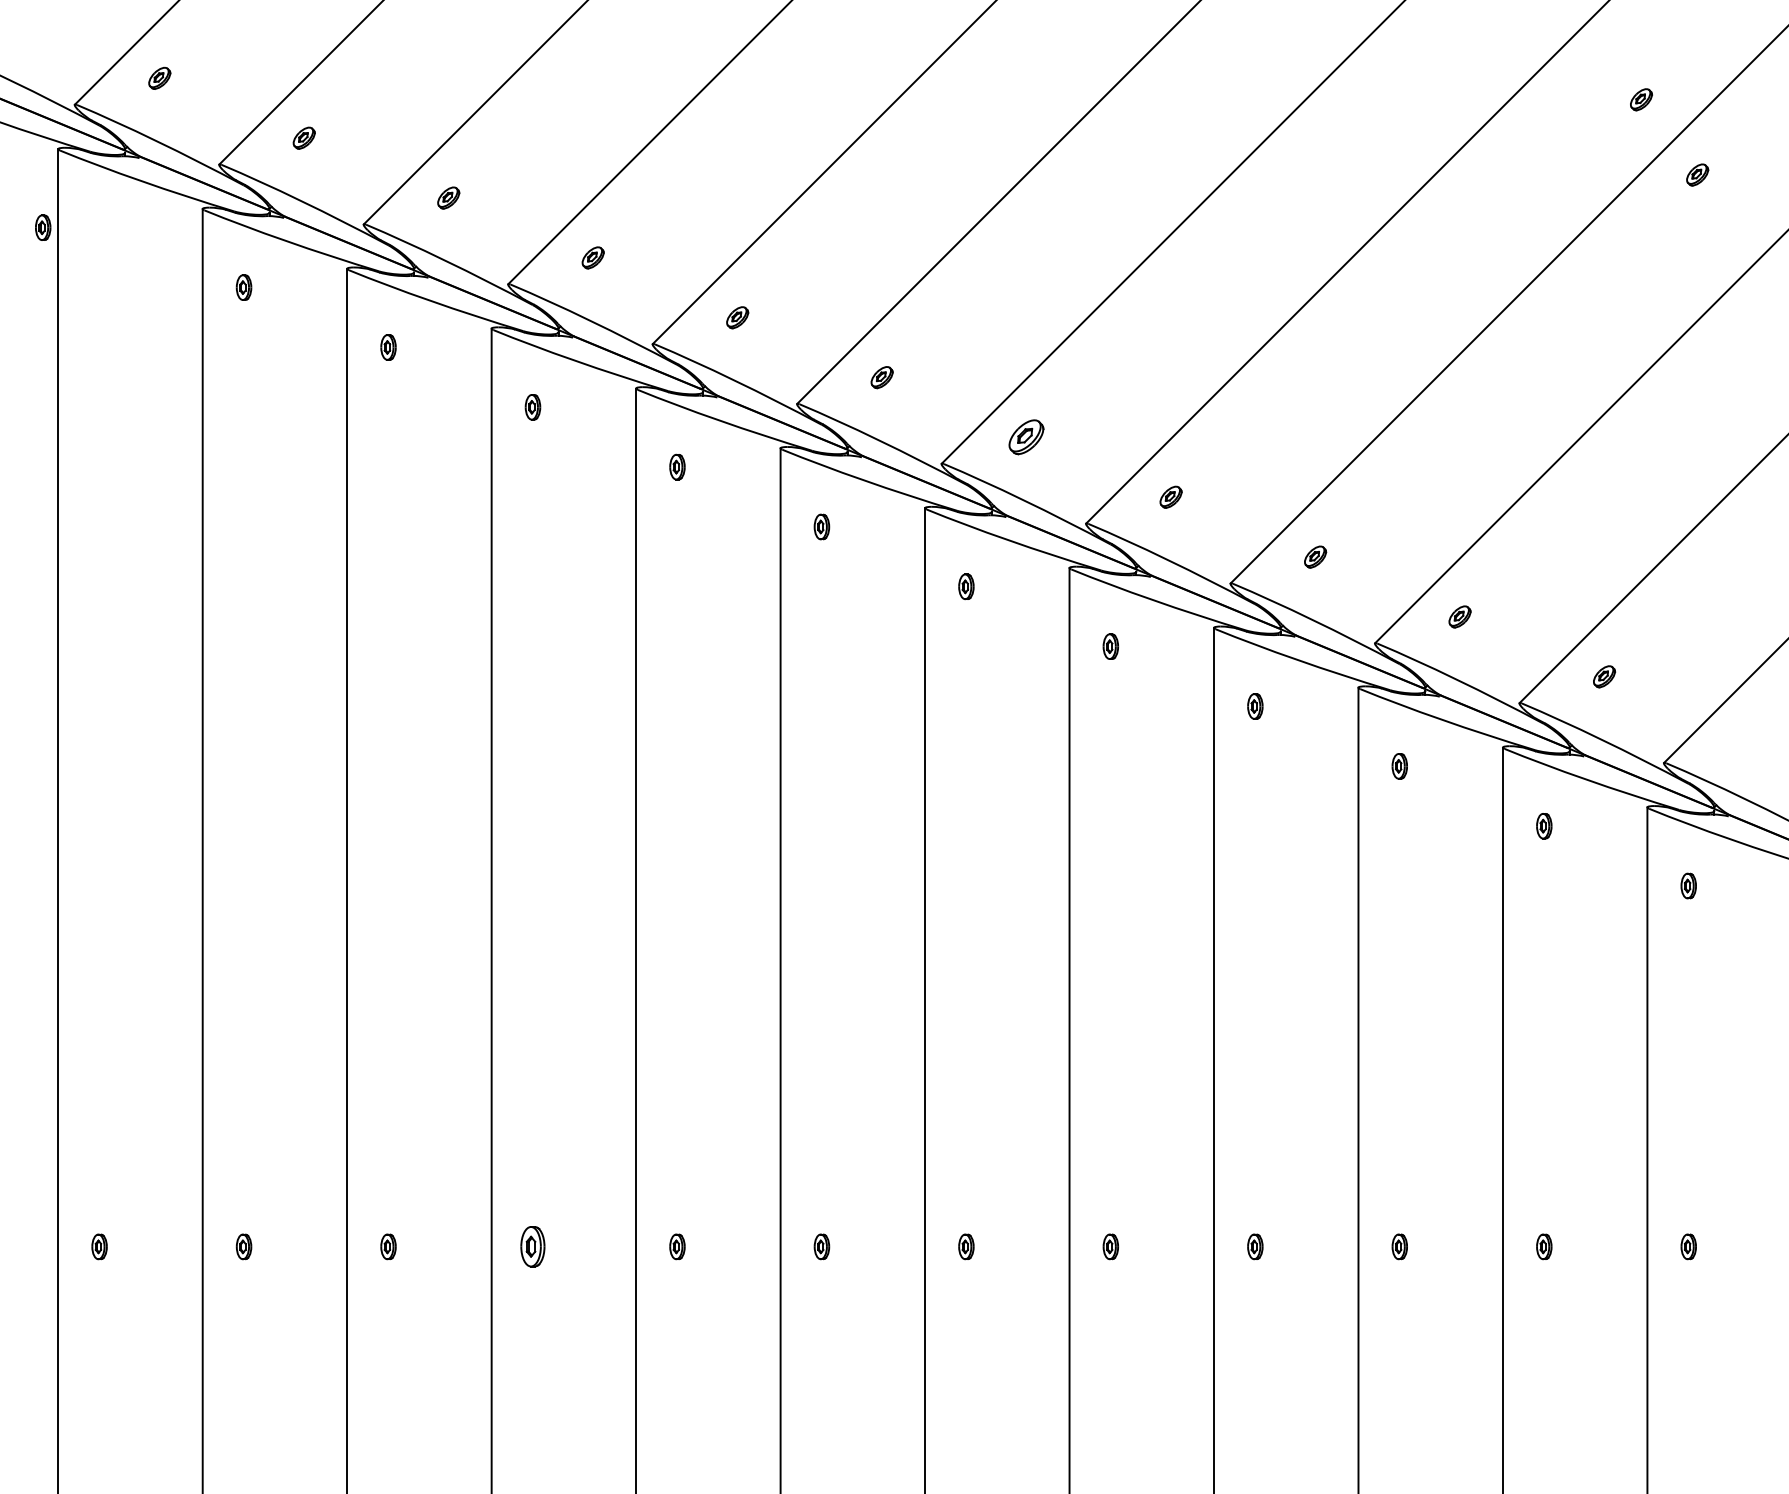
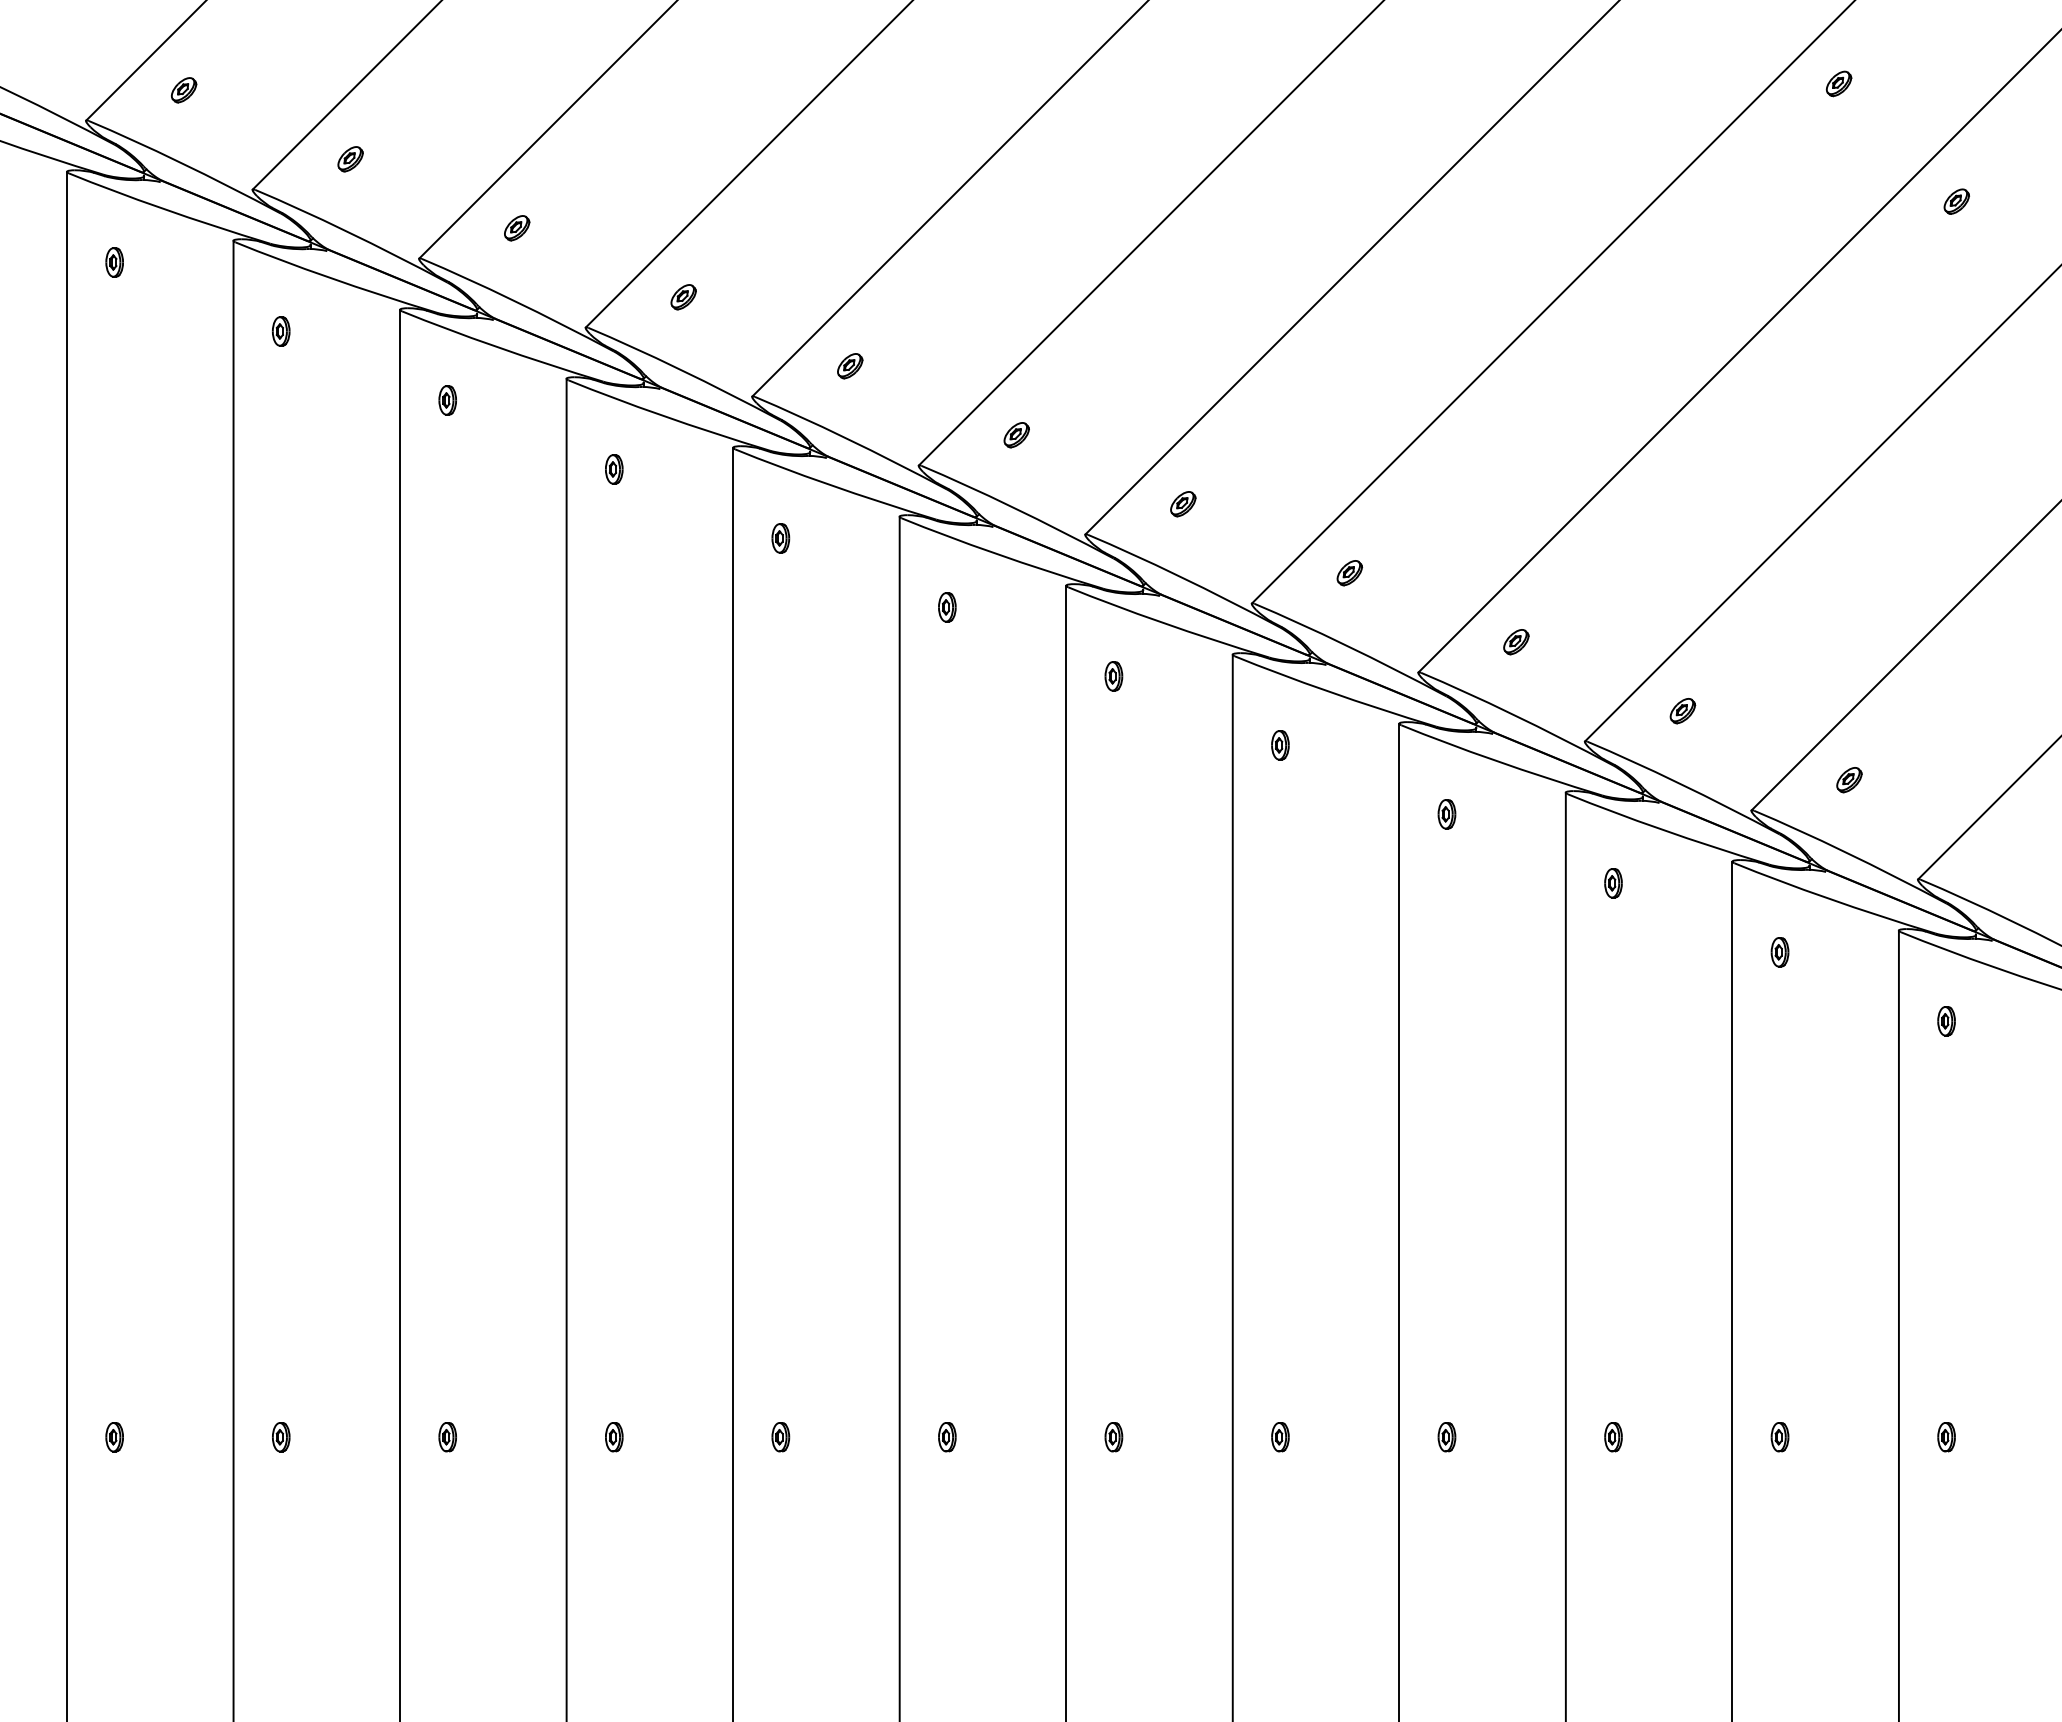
part: (1640, 99) -> (1838, 83), moved
part: (43, 227) -> (114, 262), moved
part: (1026, 437) -> (1183, 504), size x0.62
part: (533, 1247) -> (614, 1437), size x0.62

